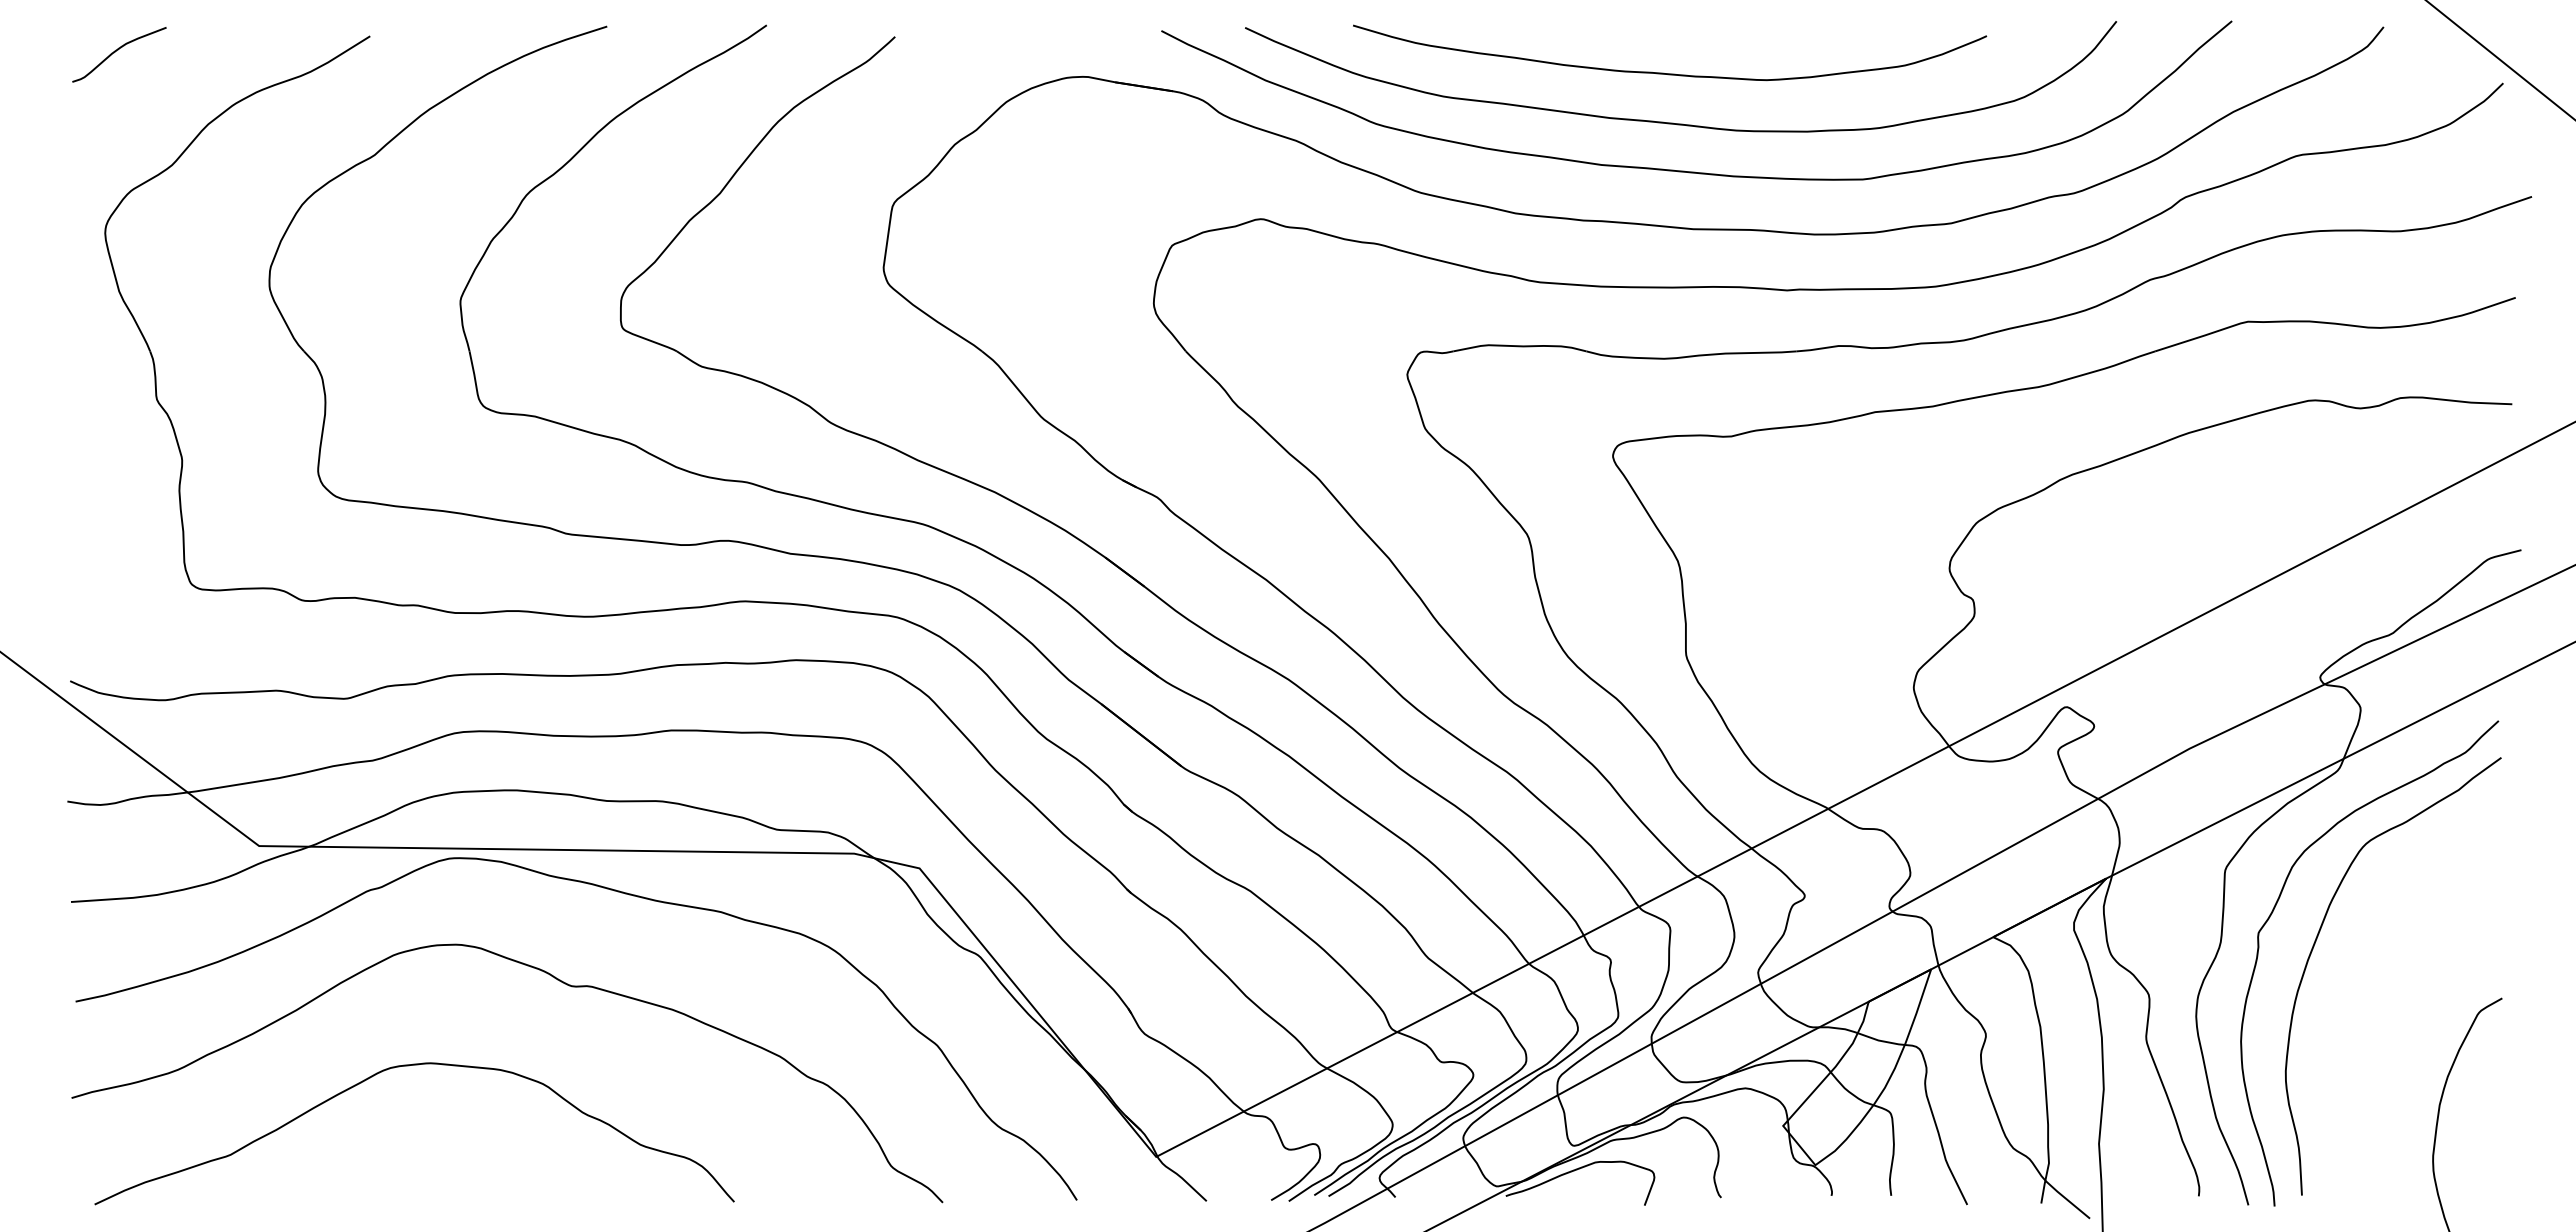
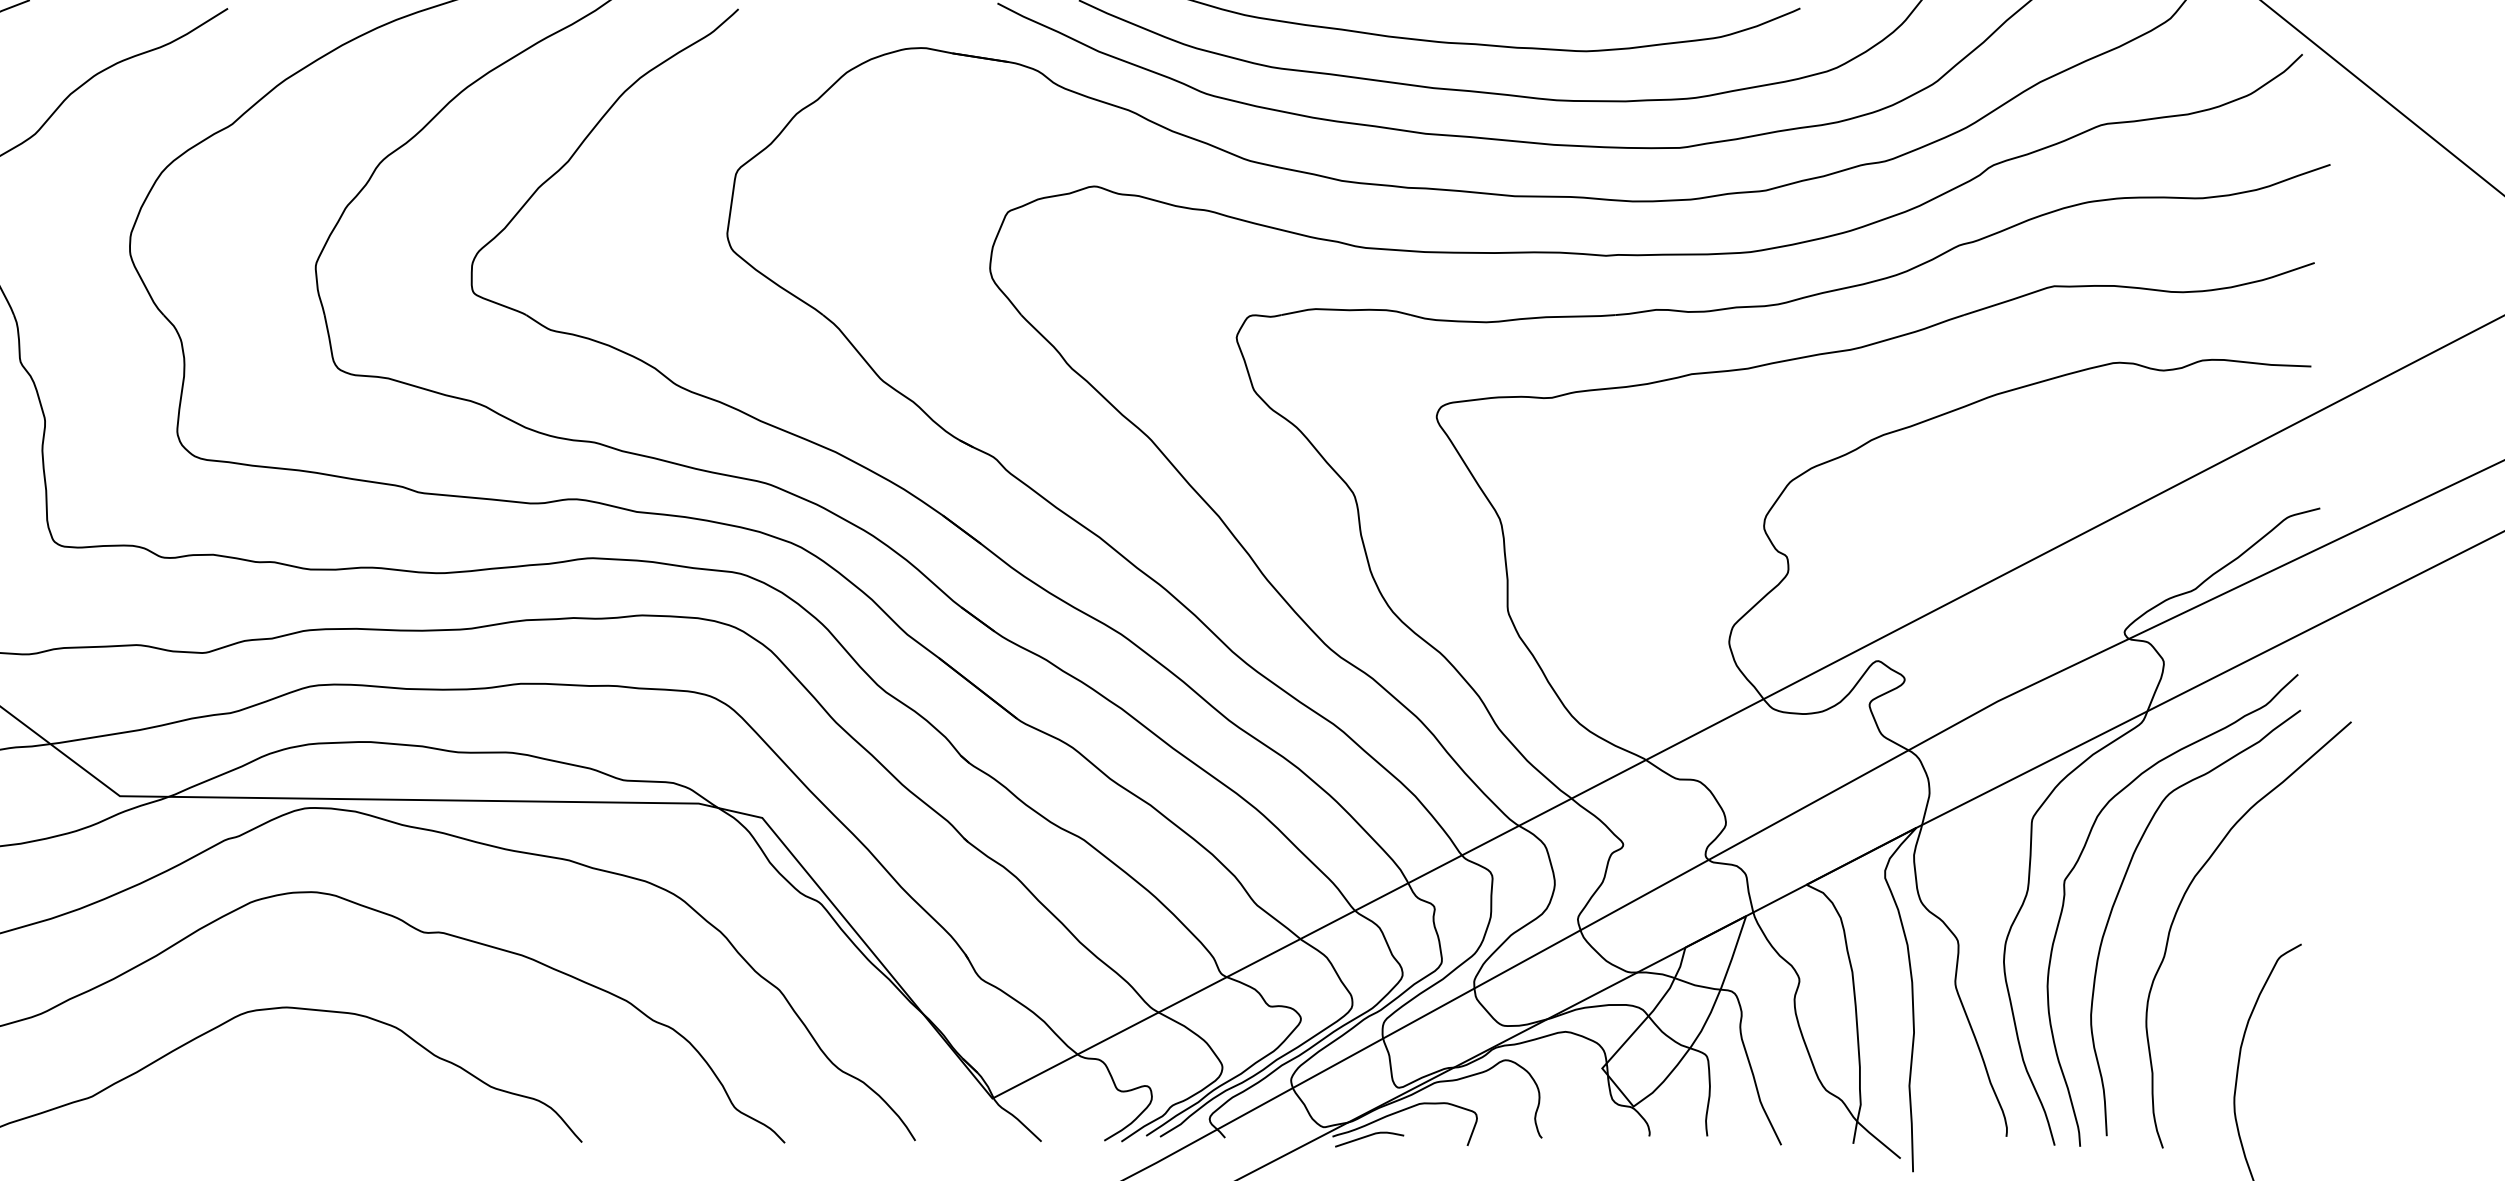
curve: (2377, 959) -> (2180, 906), added
curve: (1542, 1196) -> (1368, 1137), added

